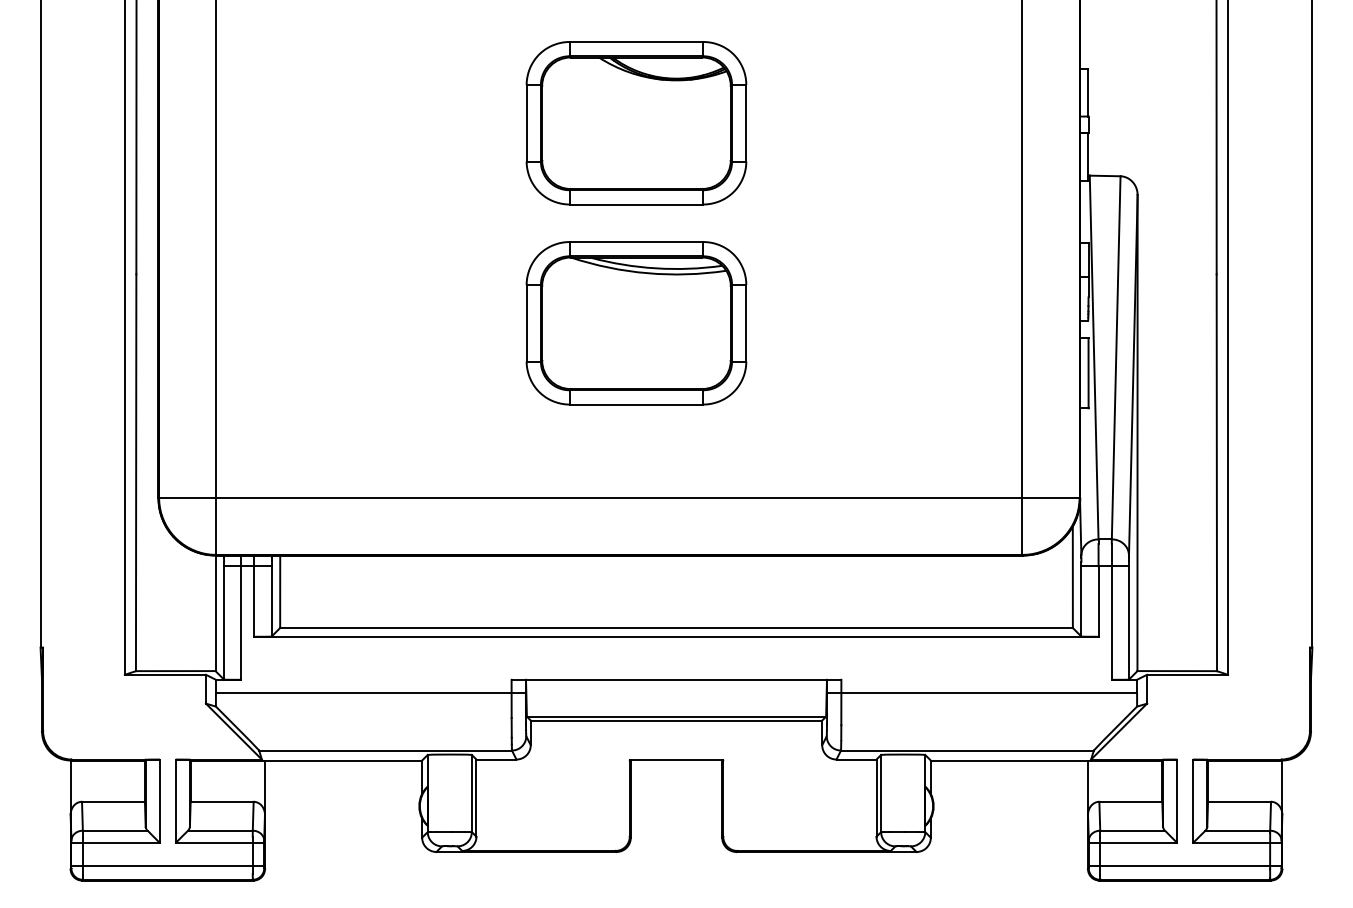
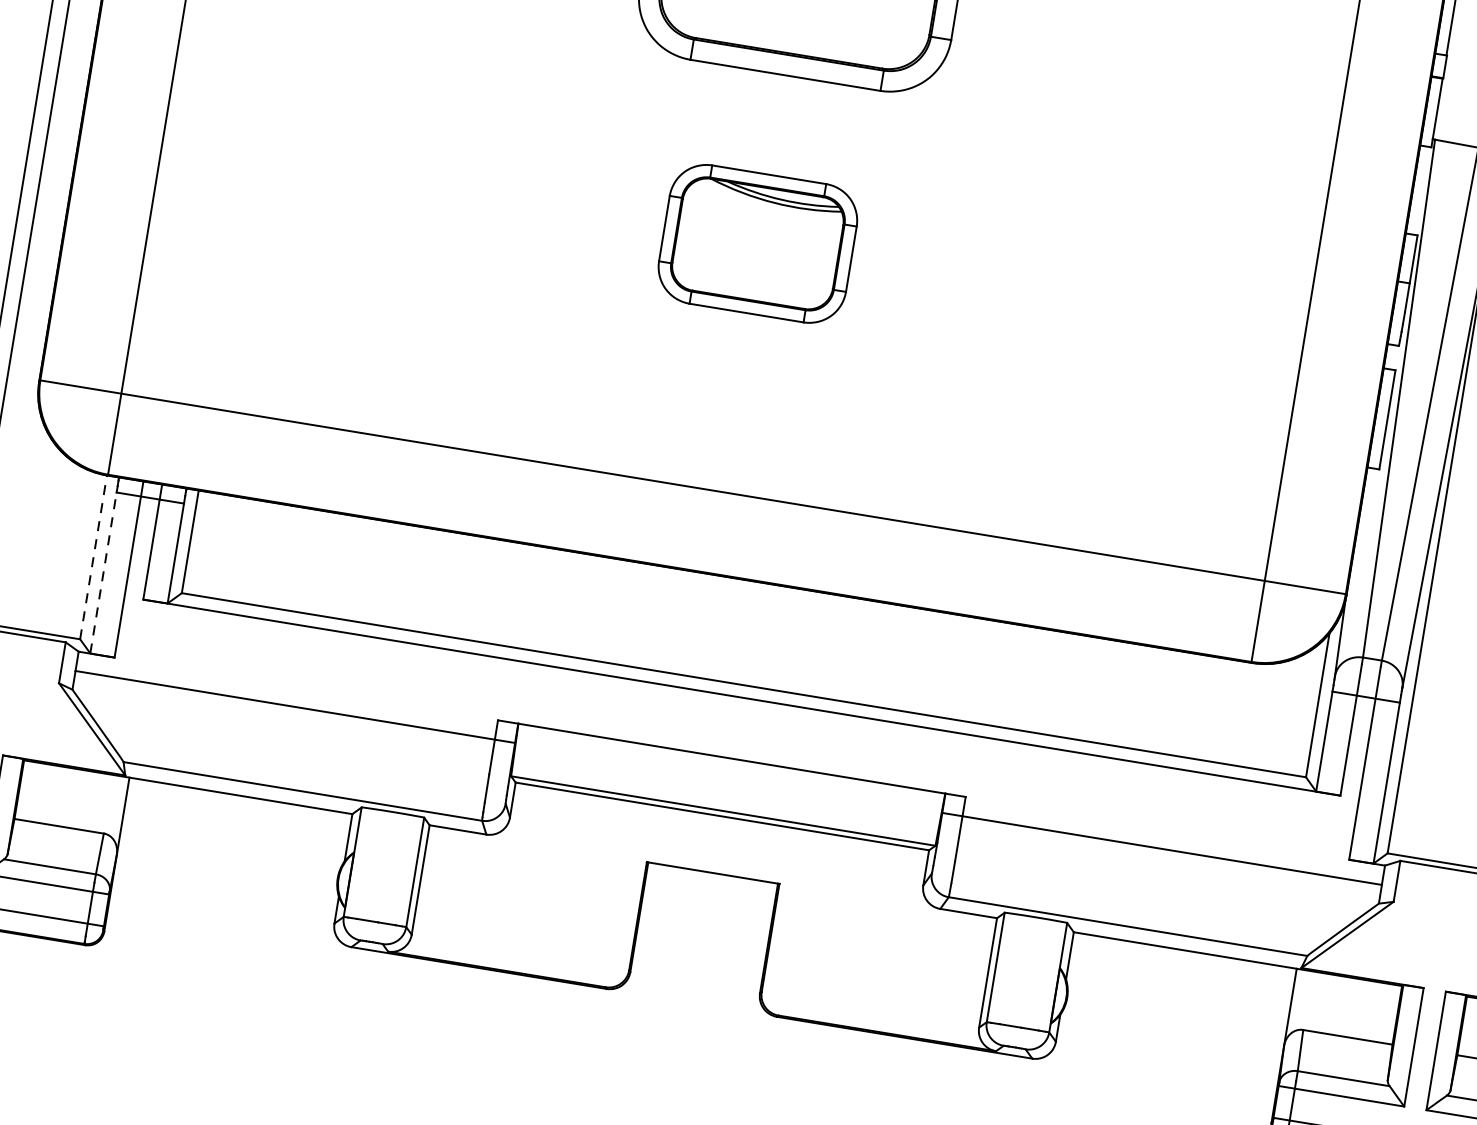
part: (636, 323) -> (757, 244), size x0.6
line: (215, 613) -> (93, 557), solid -> dashed
line: (224, 622) -> (104, 572), solid -> dashed

